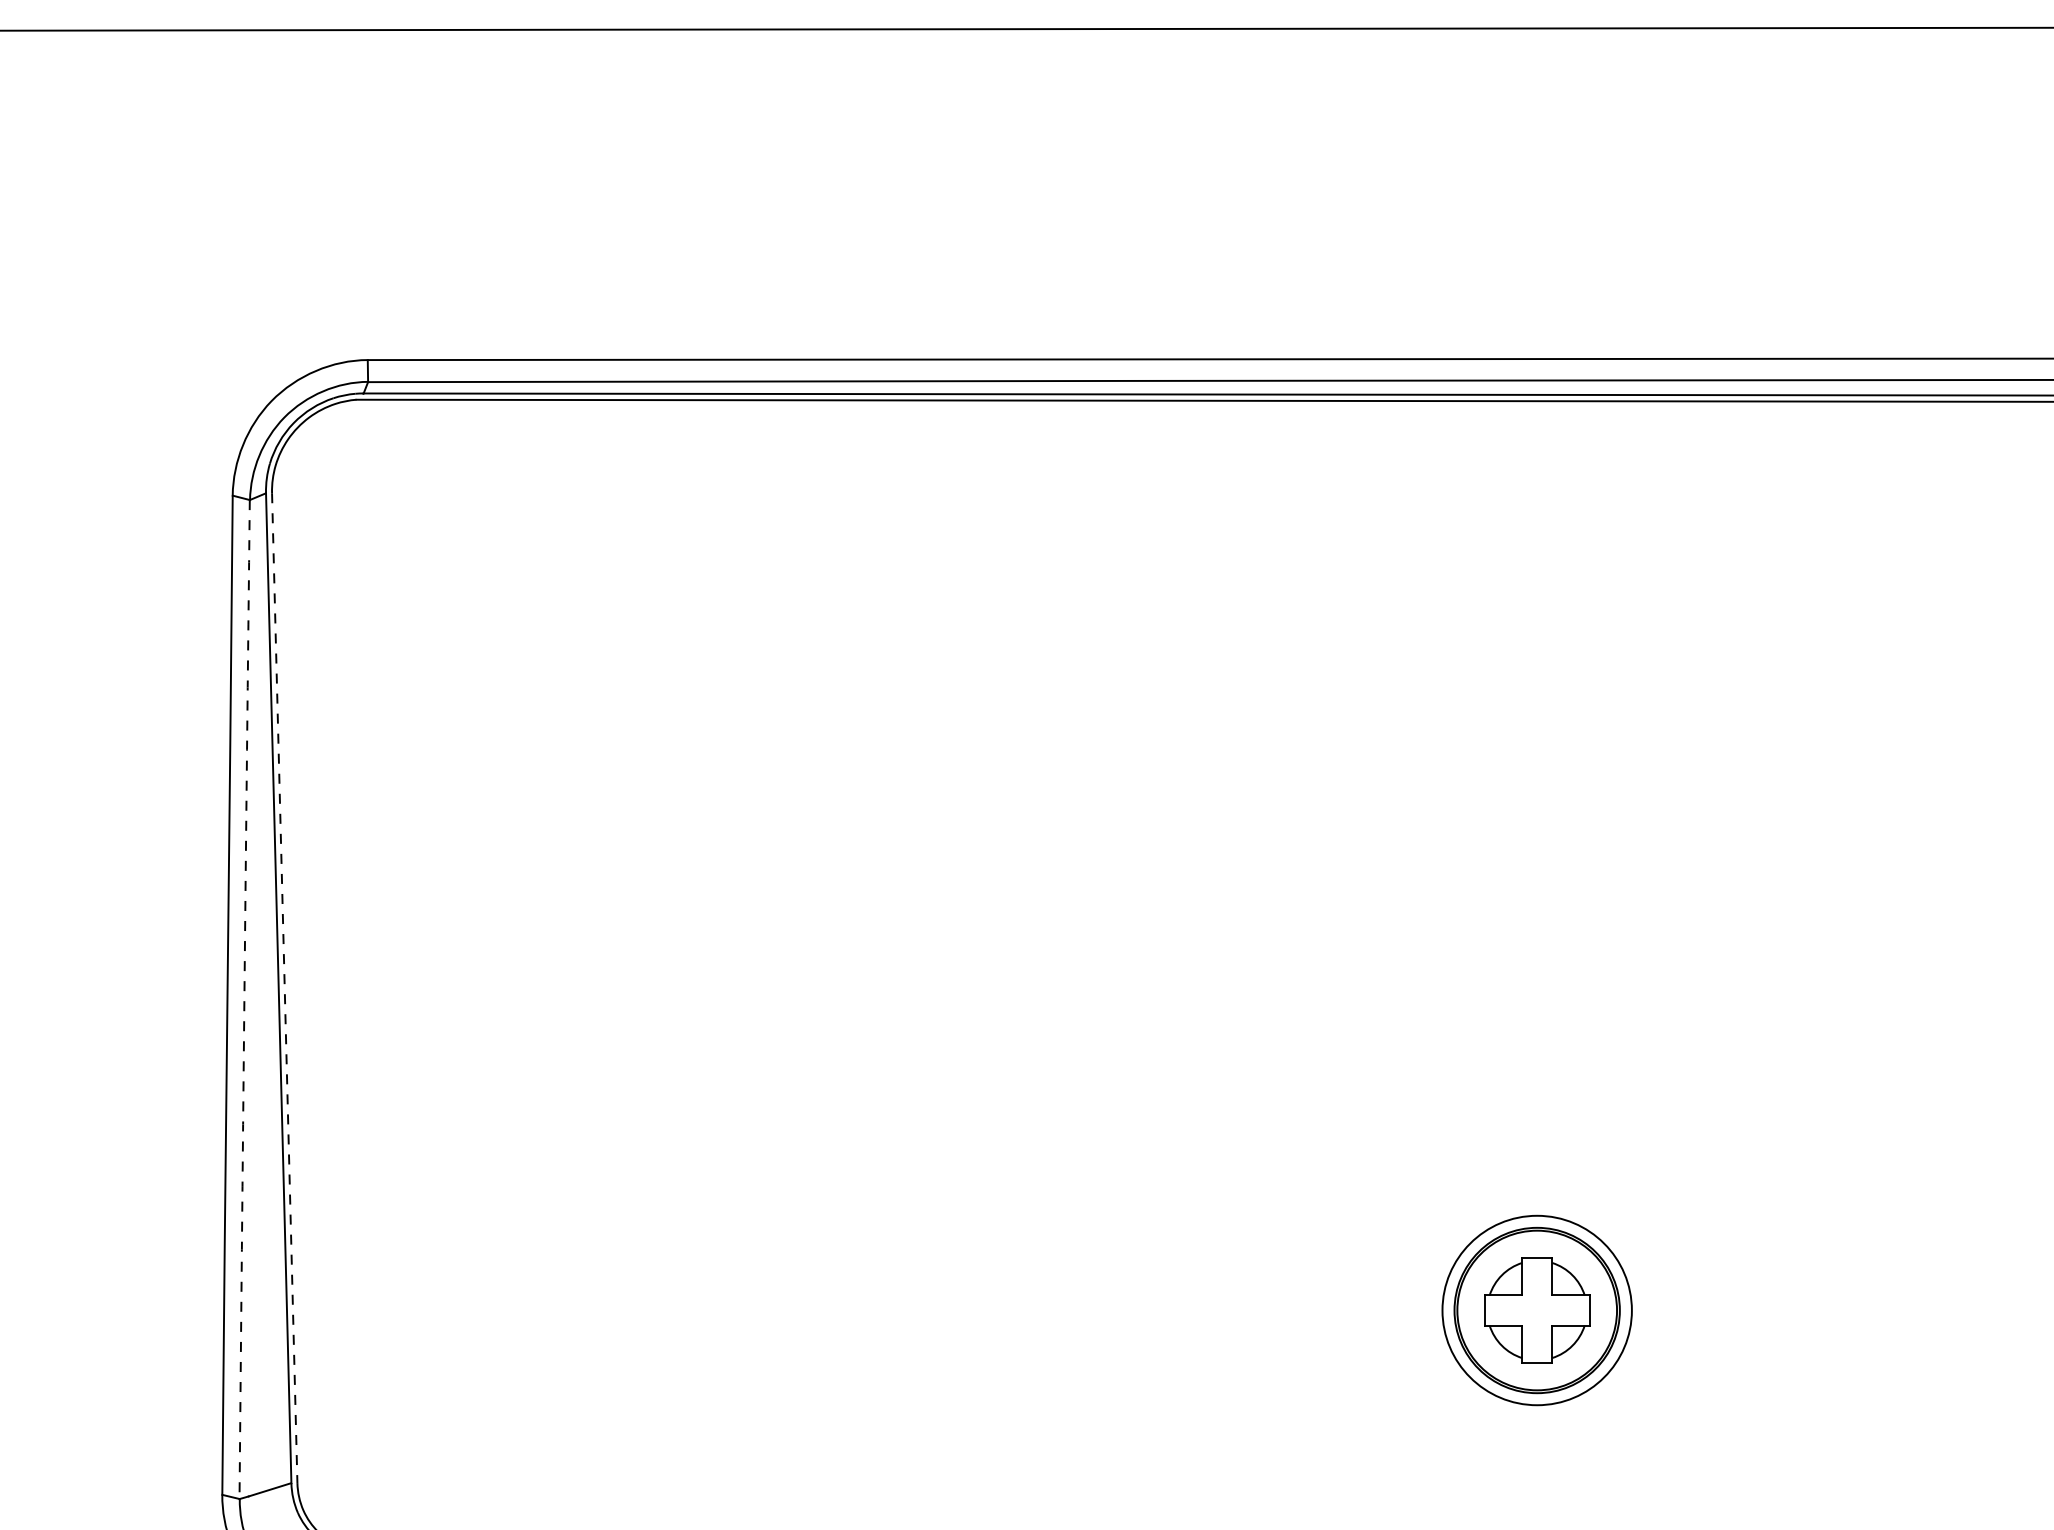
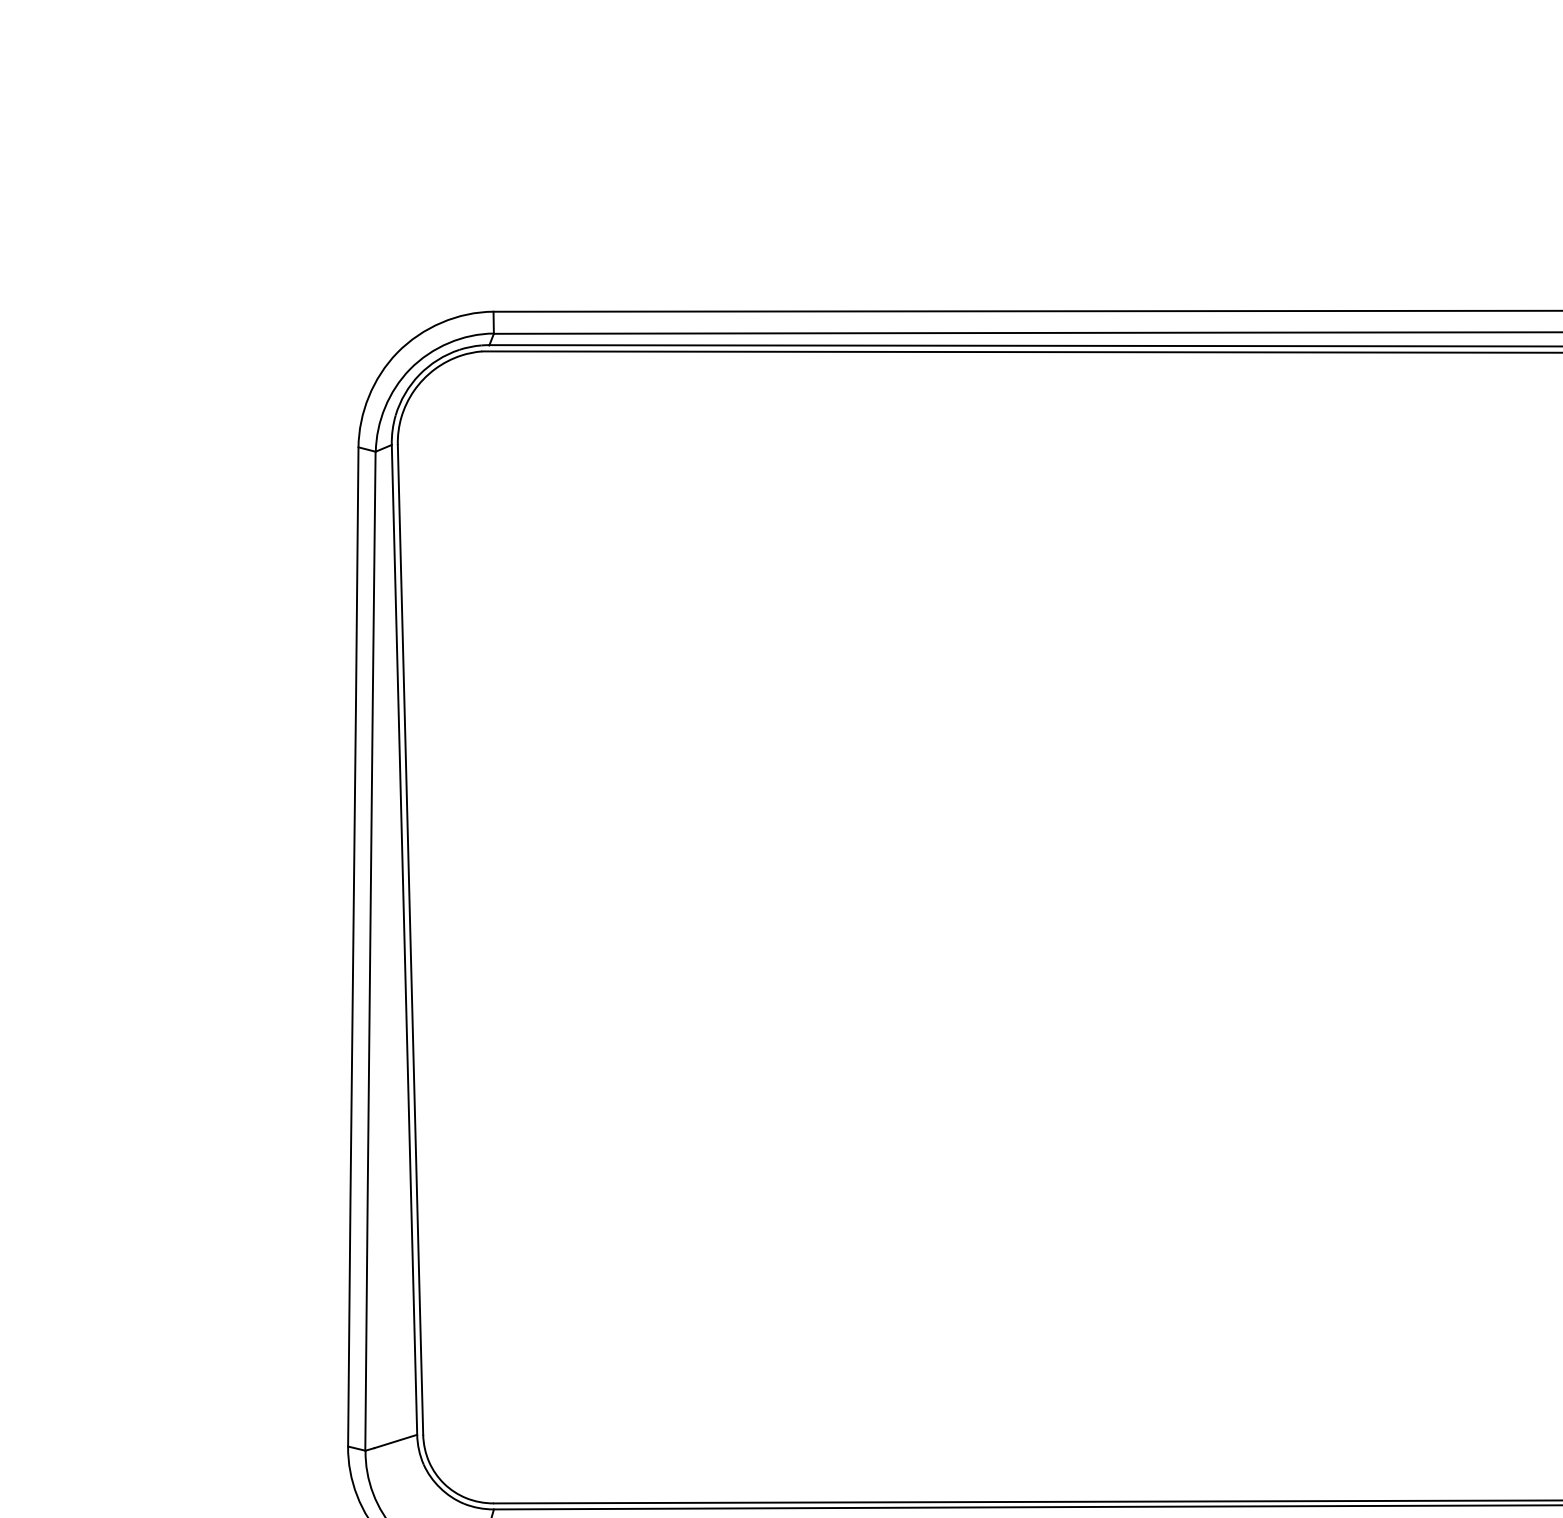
line: (284, 988) -> (410, 940), dashed -> solid
arc: (244, 999) -> (370, 951), dashed -> solid

